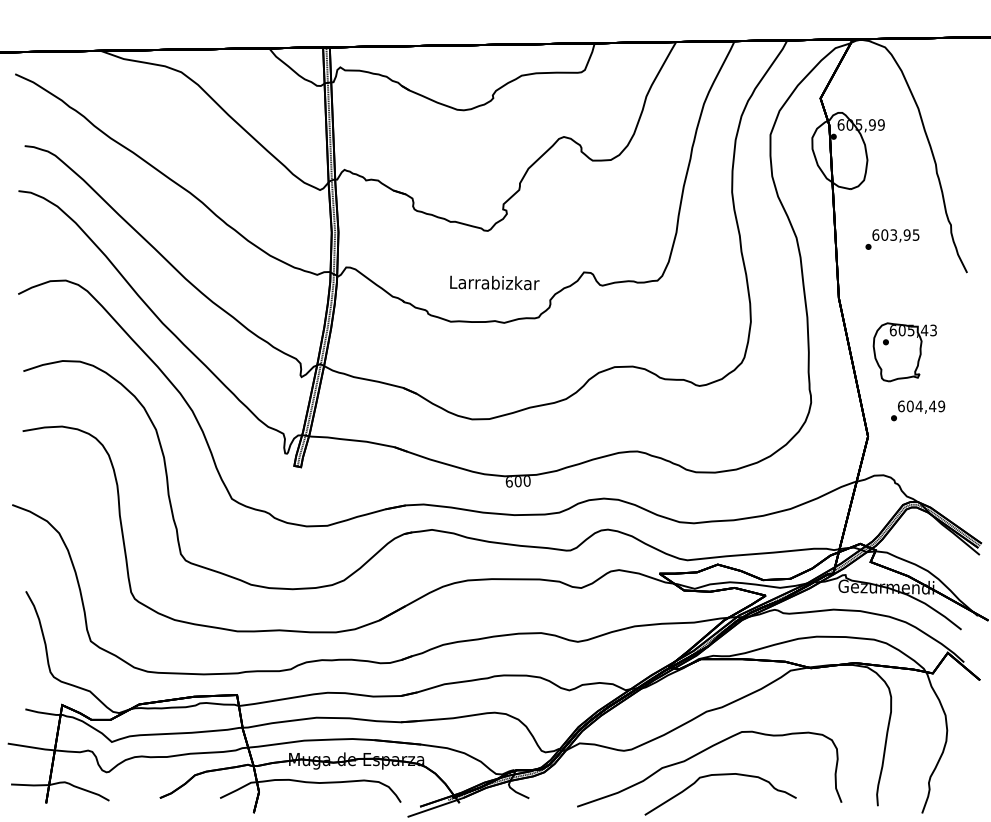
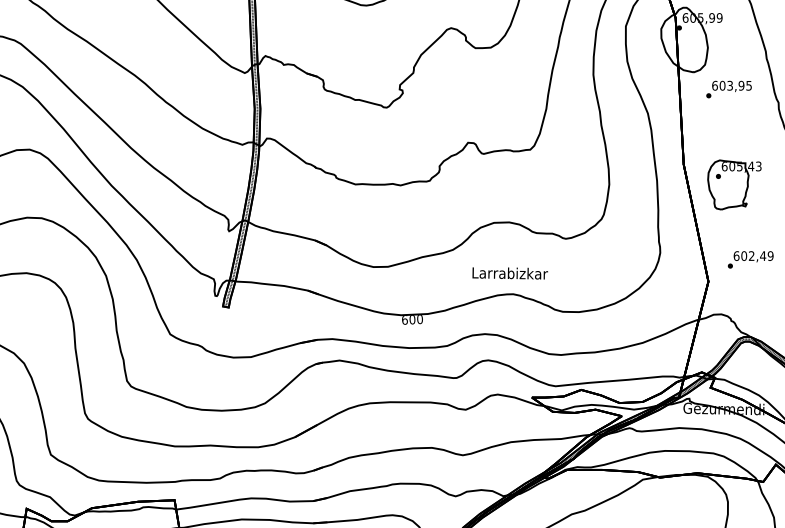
text: (892, 239) -> (729, 89), moved
text: (494, 282) -> (509, 273), moved
part: (904, 352) -> (734, 185), moved
text: (918, 406) -> (751, 256), 604,49 -> 602,49

